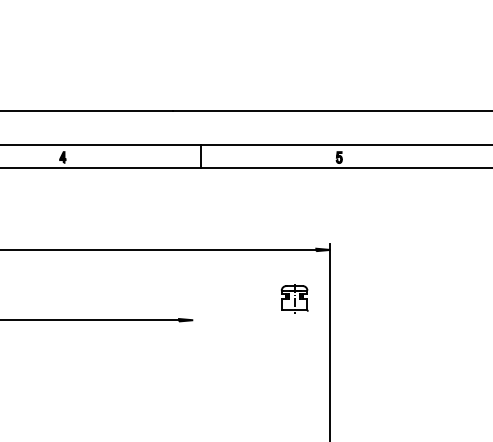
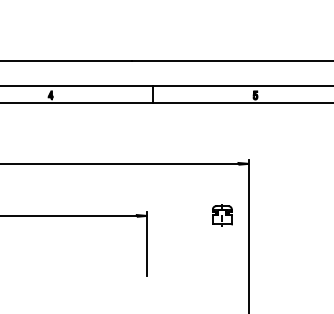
part: (294, 298) -> (222, 215), moved
line: (193, 357) -> (147, 243), added

